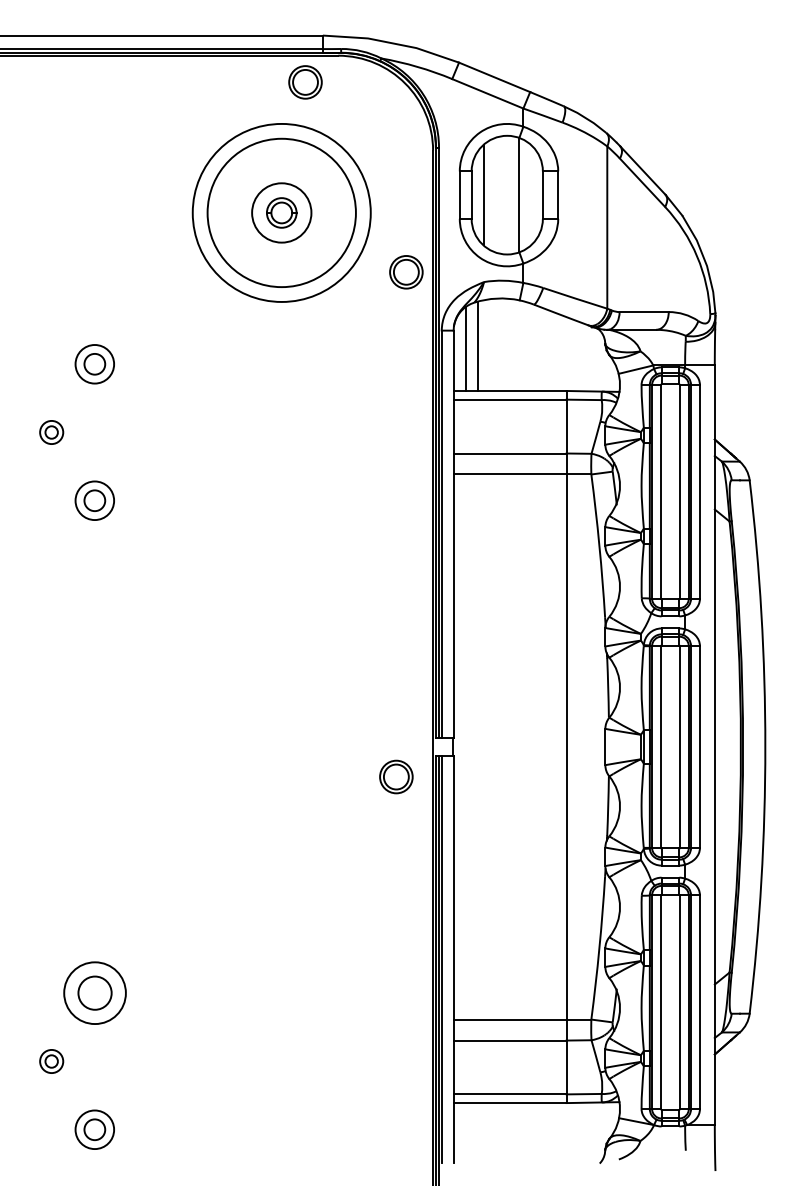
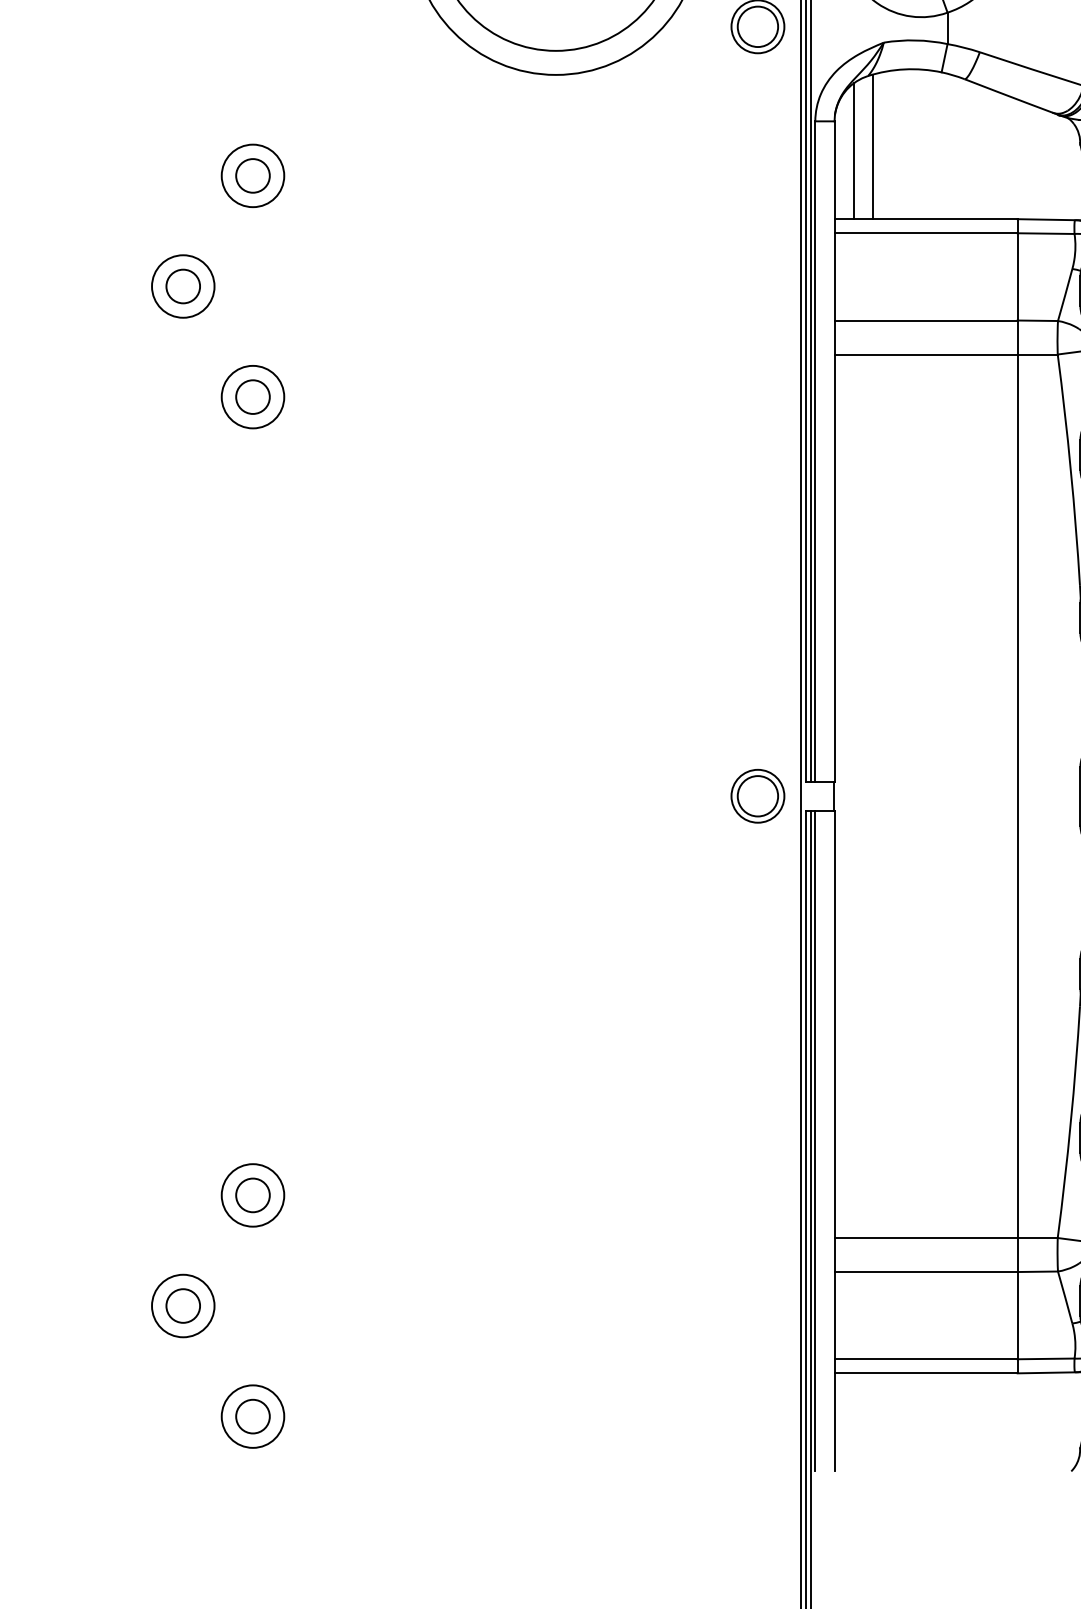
part: (51, 432) -> (182, 286), size x1.67
part: (396, 776) -> (758, 795), moved
part: (94, 993) -> (252, 1195), size x0.62
part: (51, 1061) -> (182, 1305), size x1.67

